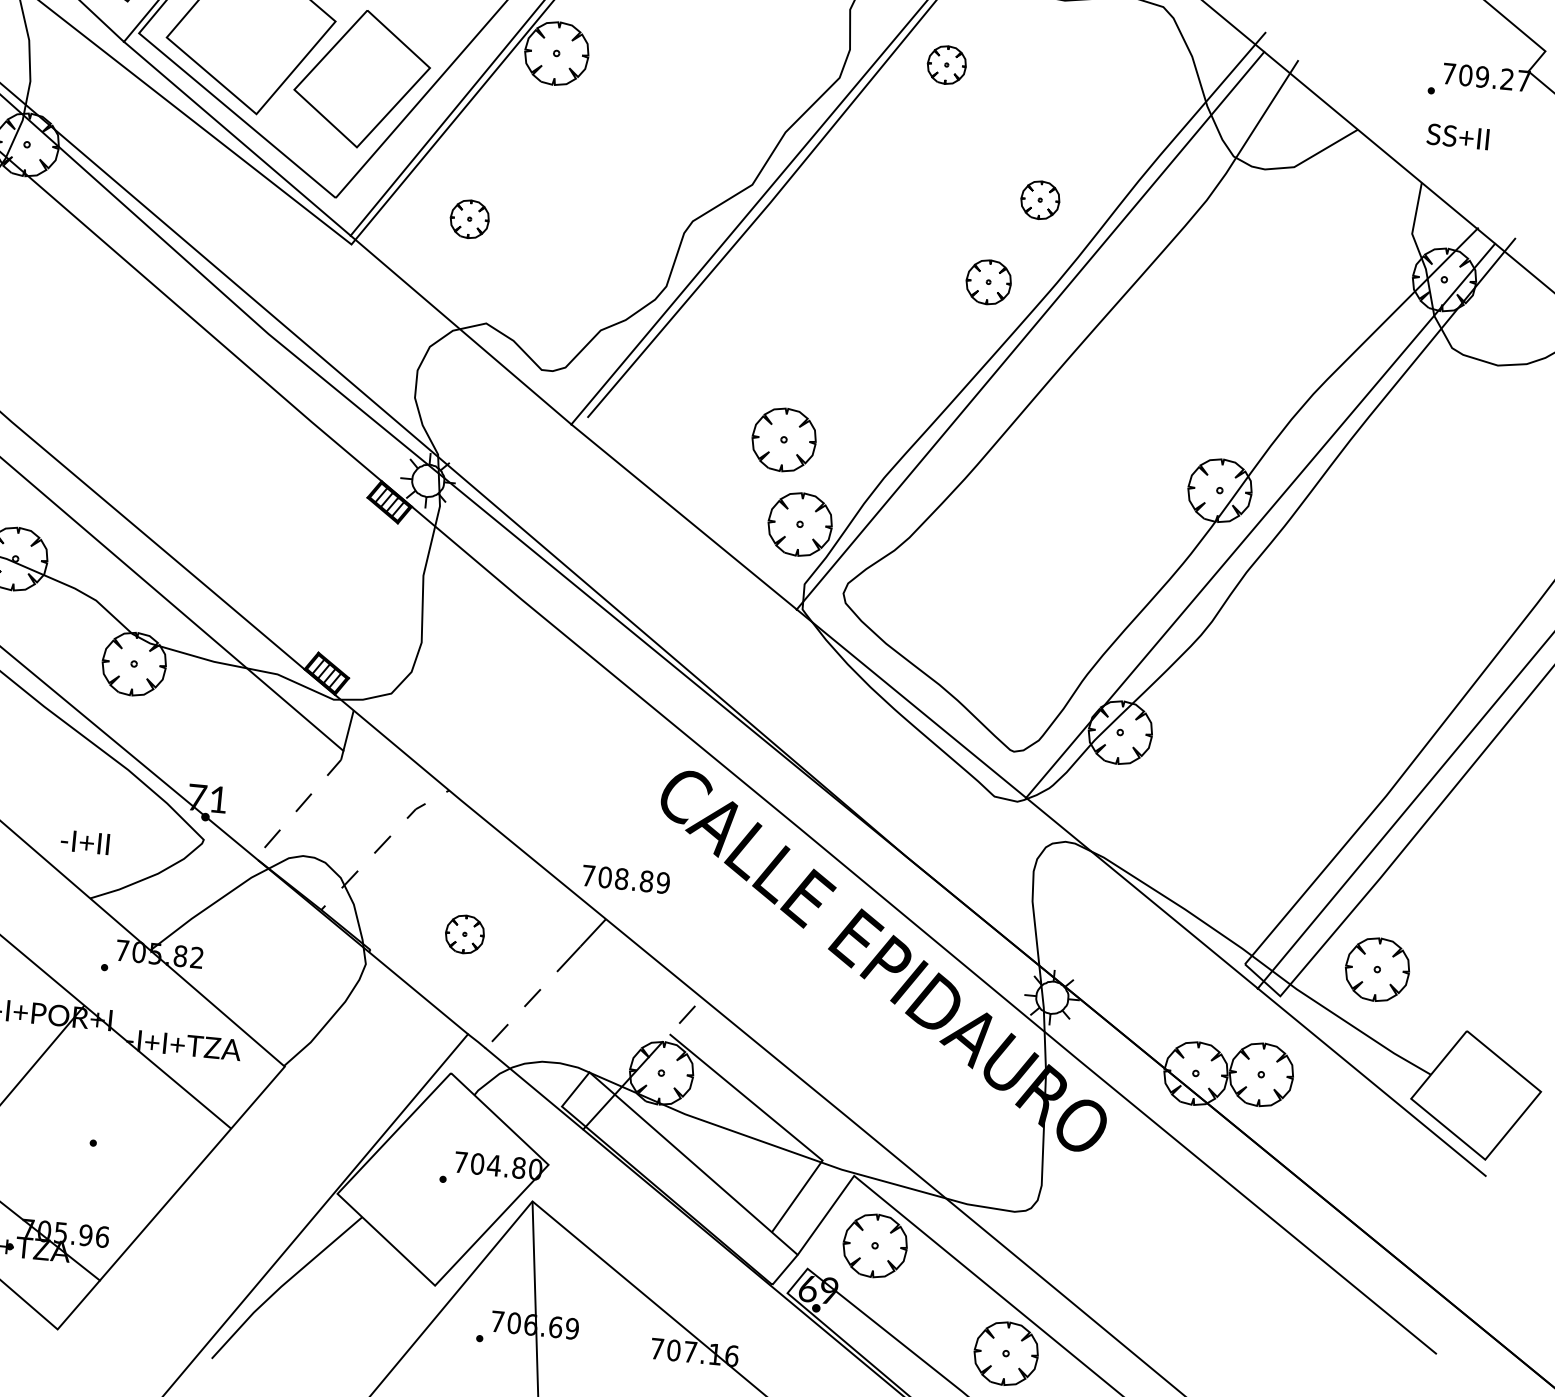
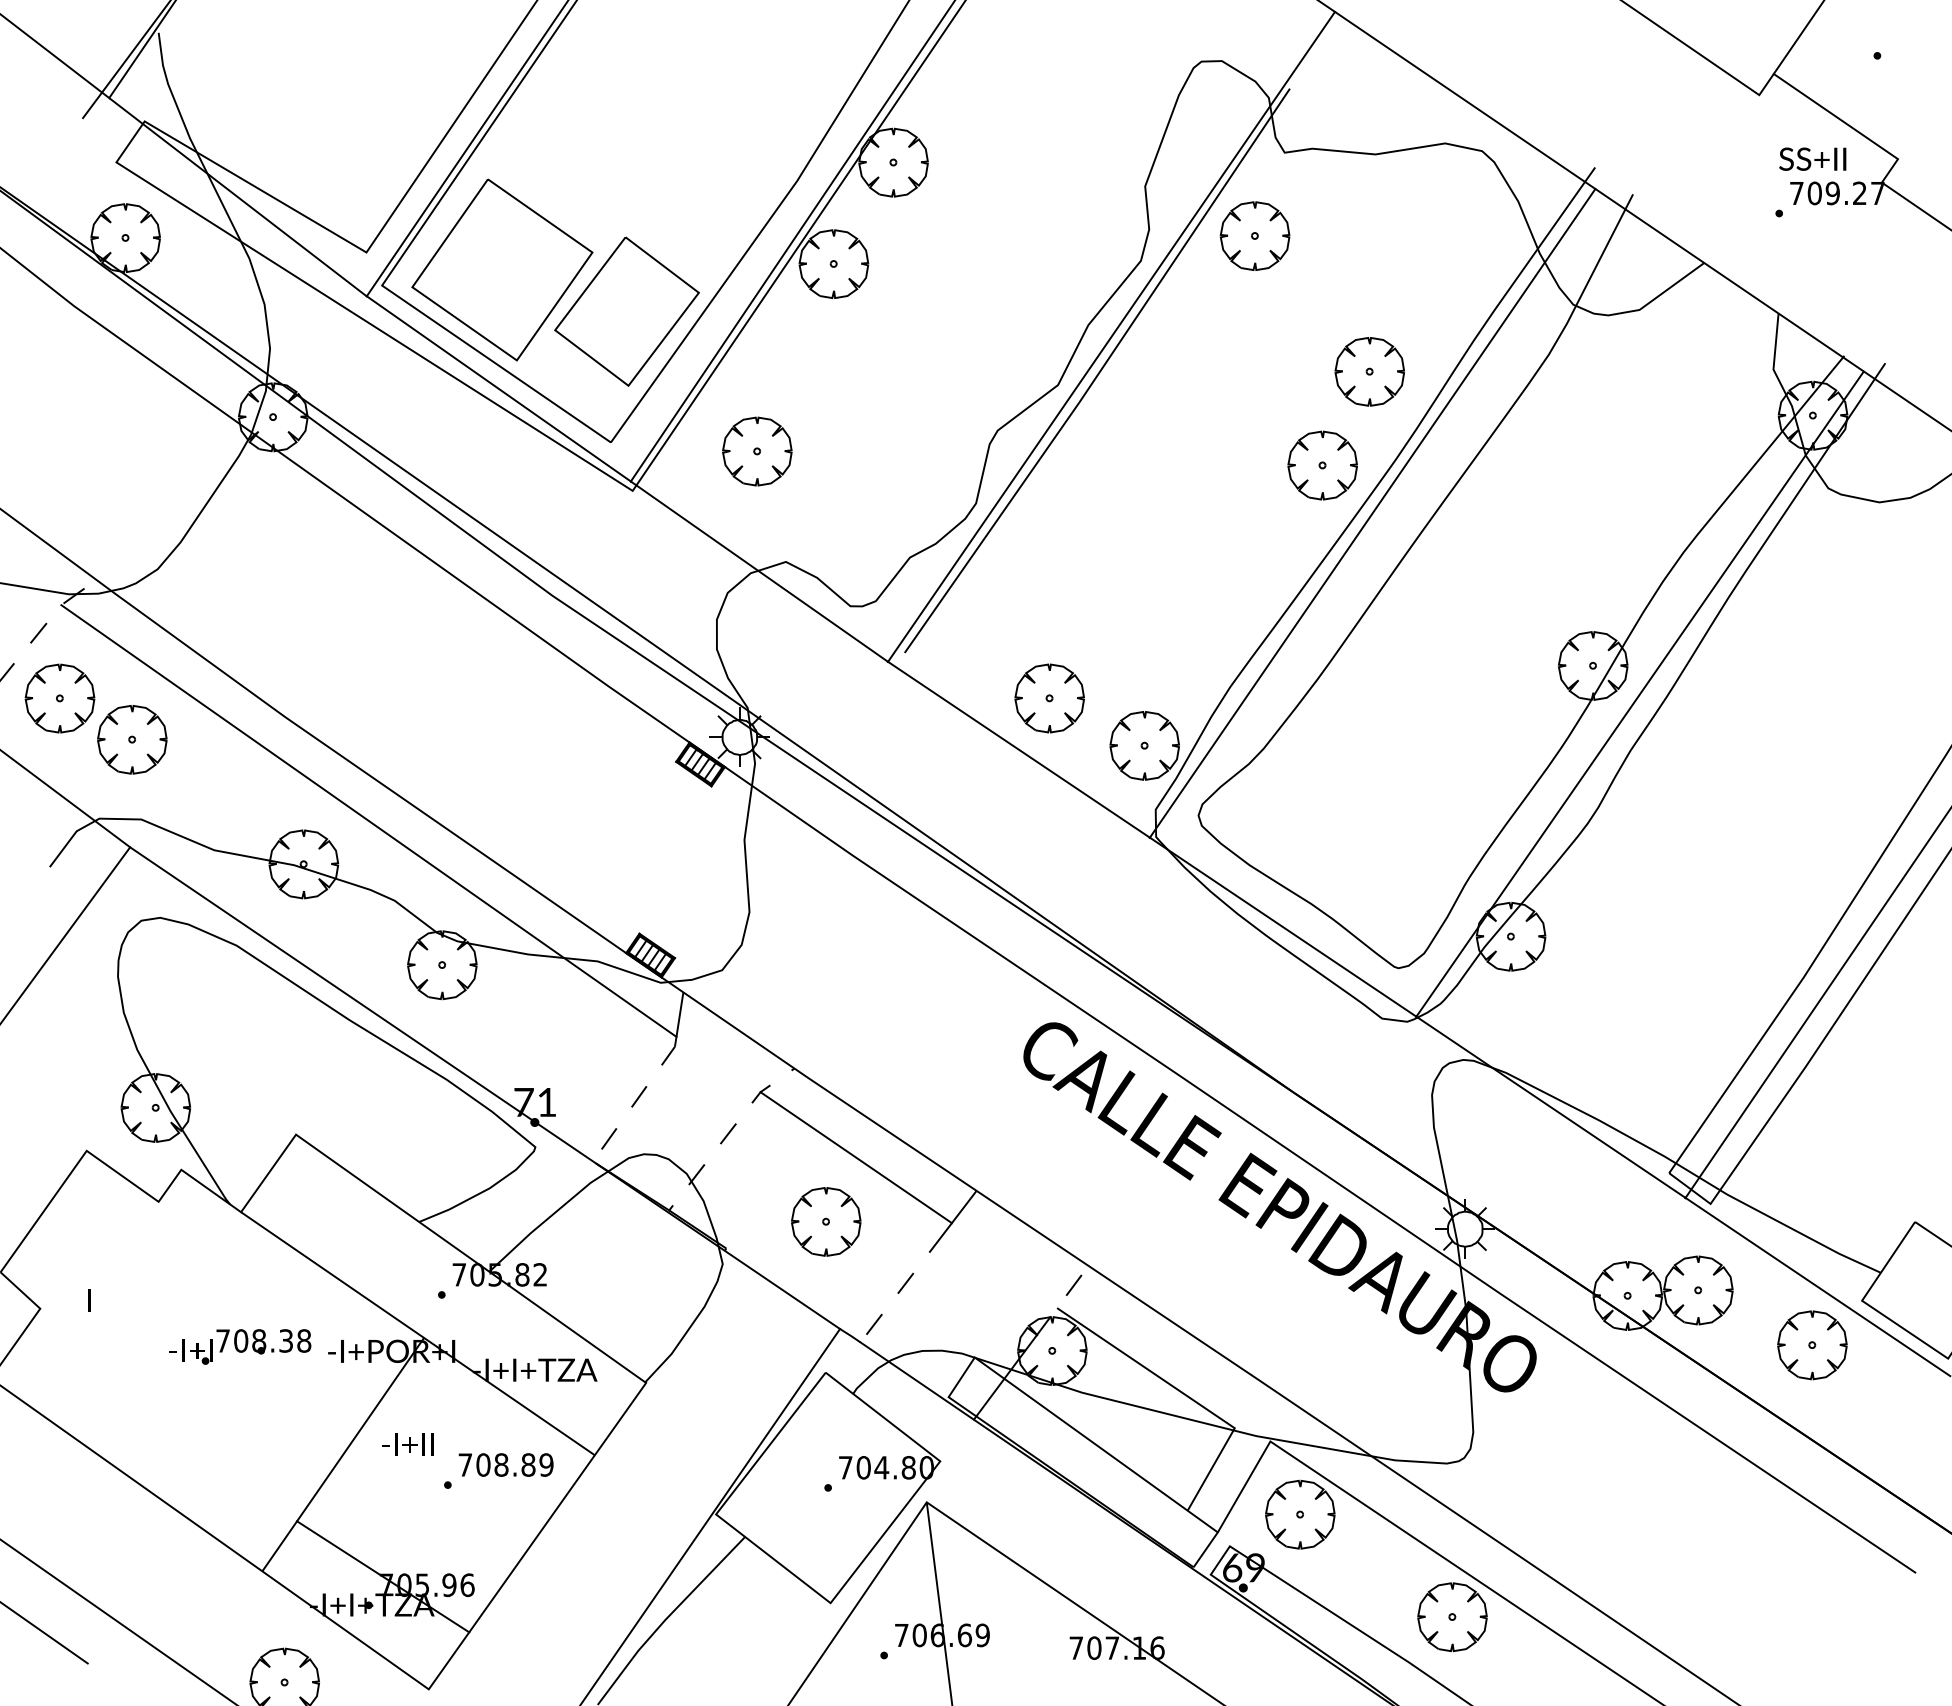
part: (946, 64) -> (1254, 235), size x1.67
text: (1457, 136) -> (1812, 158), moved
part: (1040, 199) -> (1369, 371), size x1.67
part: (469, 219) -> (757, 451), size x1.67
part: (988, 282) -> (1322, 465), size x1.43
part: (783, 439) -> (1049, 698), moved
text: (84, 842) -> (407, 1444), moved
line: (497, 877) -> (855, 1157), added
text: (625, 878) -> (505, 1464), moved
part: (465, 934) -> (826, 1221), size x1.67
part: (1377, 969) -> (1812, 1345), moved

